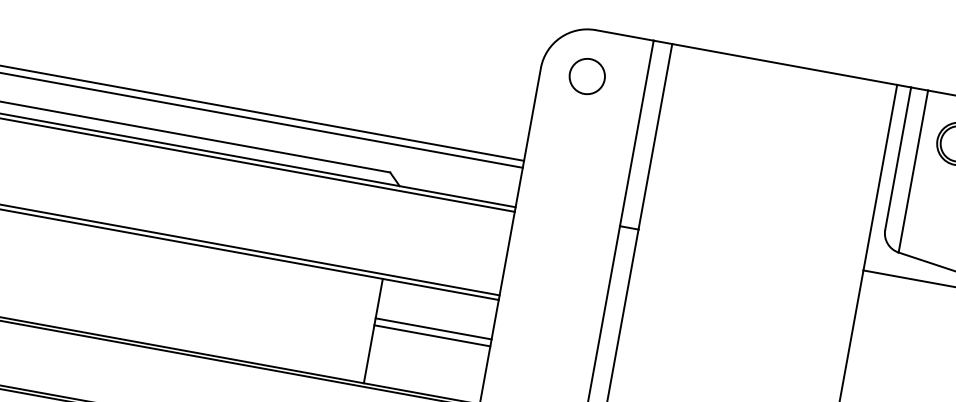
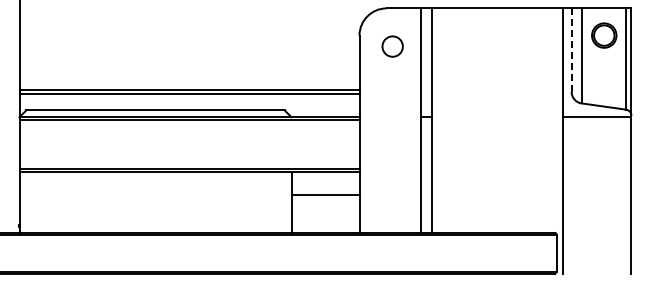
circle: (587, 76) -> (392, 46), moved
line: (897, 159) -> (571, 50), solid -> dashed
line: (432, 335) -> (325, 198), removed

